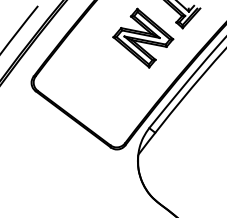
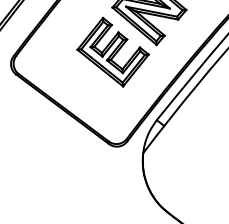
part: (113, 72) -> (112, 51), added

